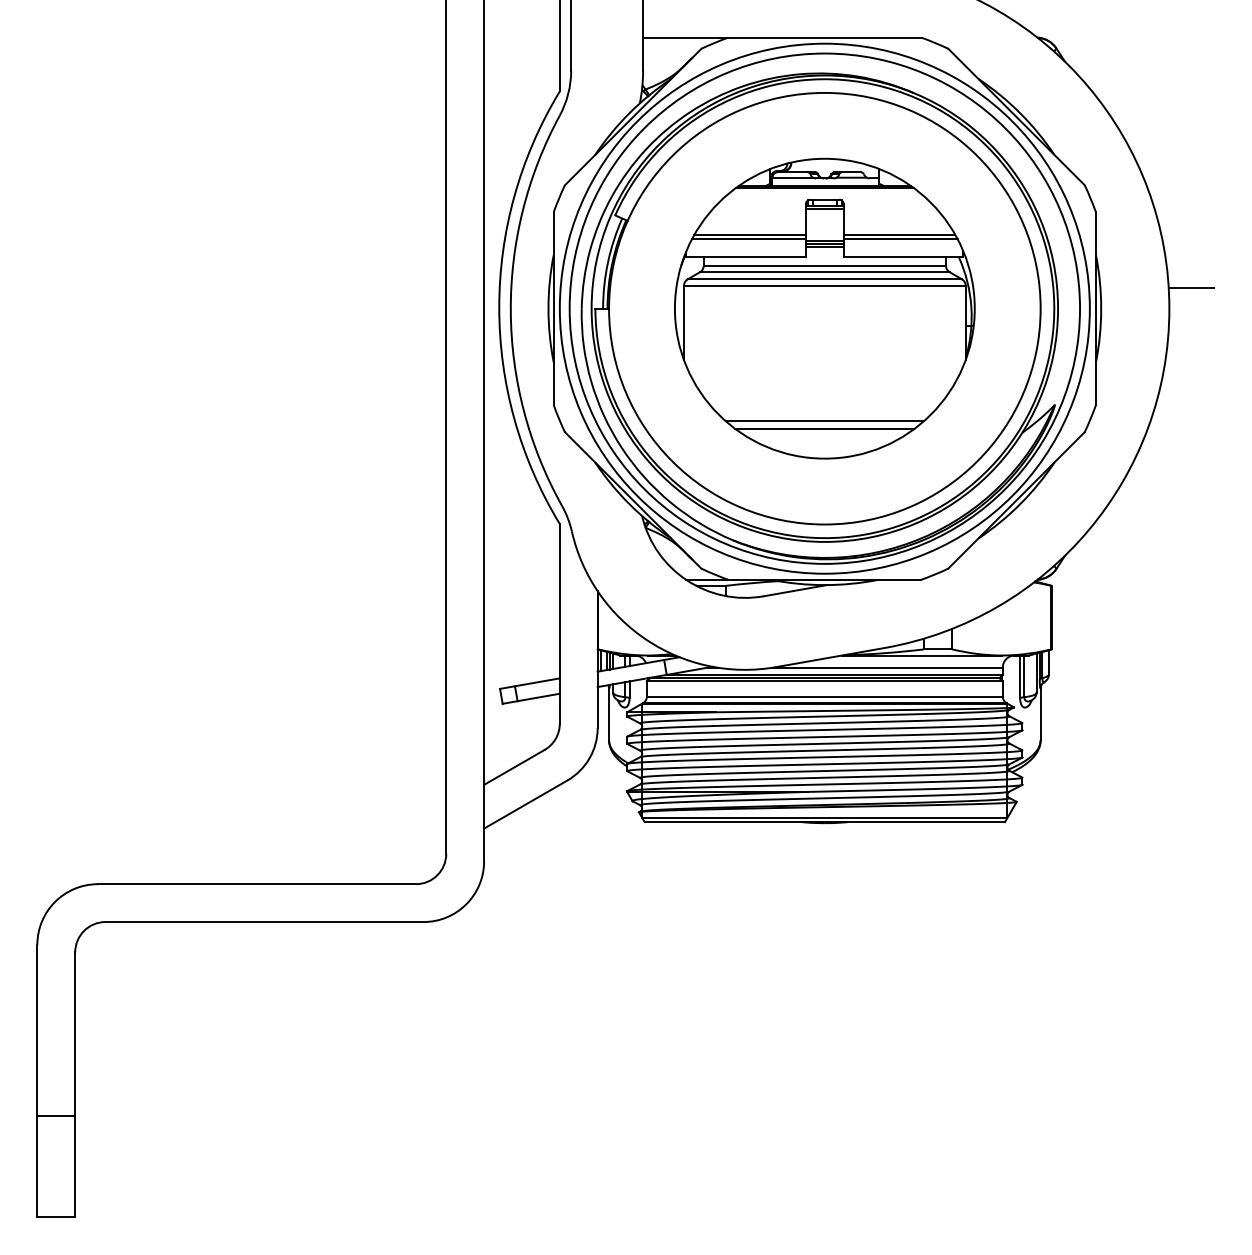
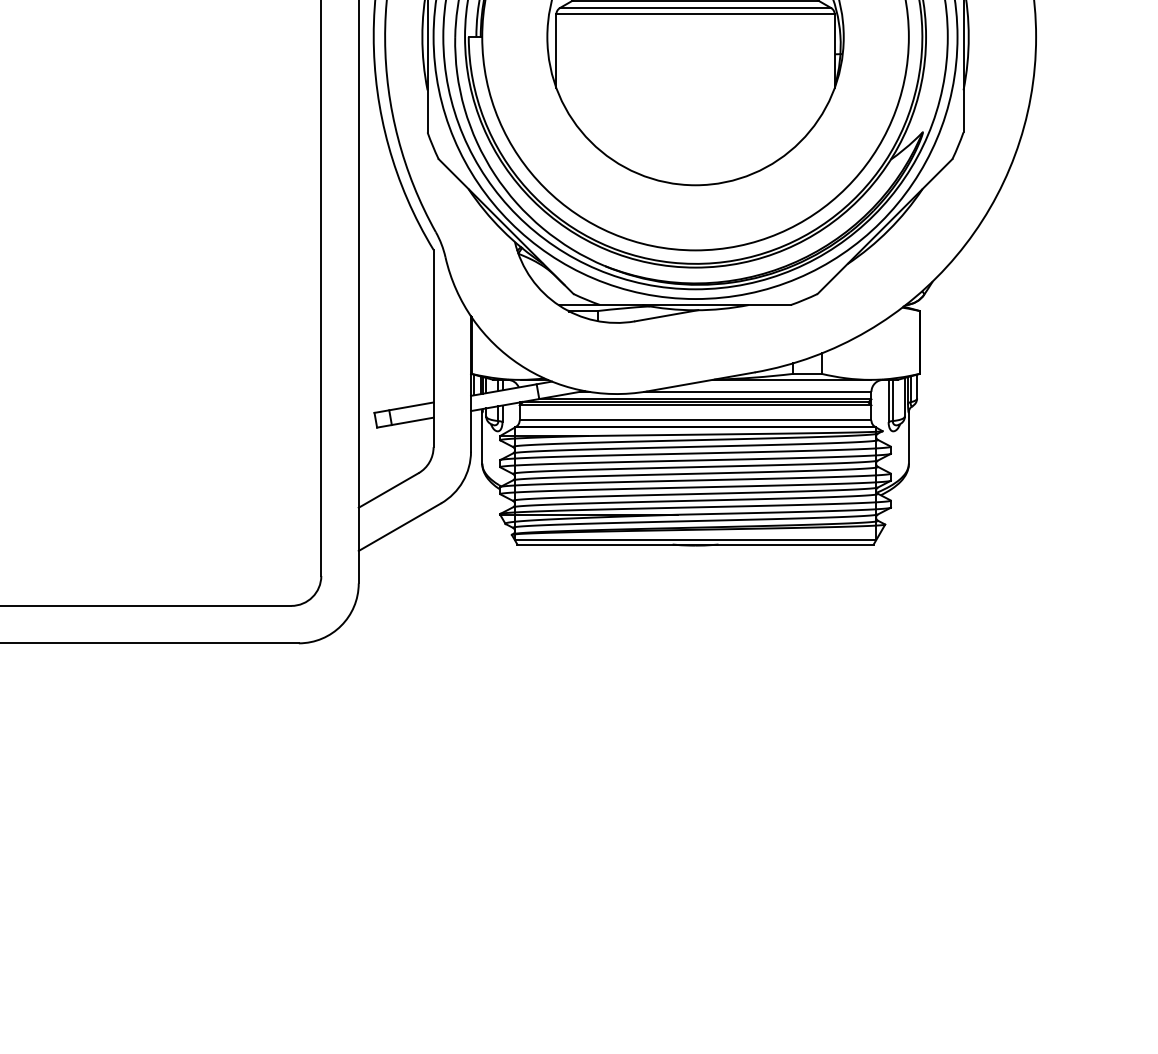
line: (1191, 287) -> (1057, 16), removed
line: (824, 421) -> (695, 148), removed
line: (824, 428) -> (695, 155), removed

